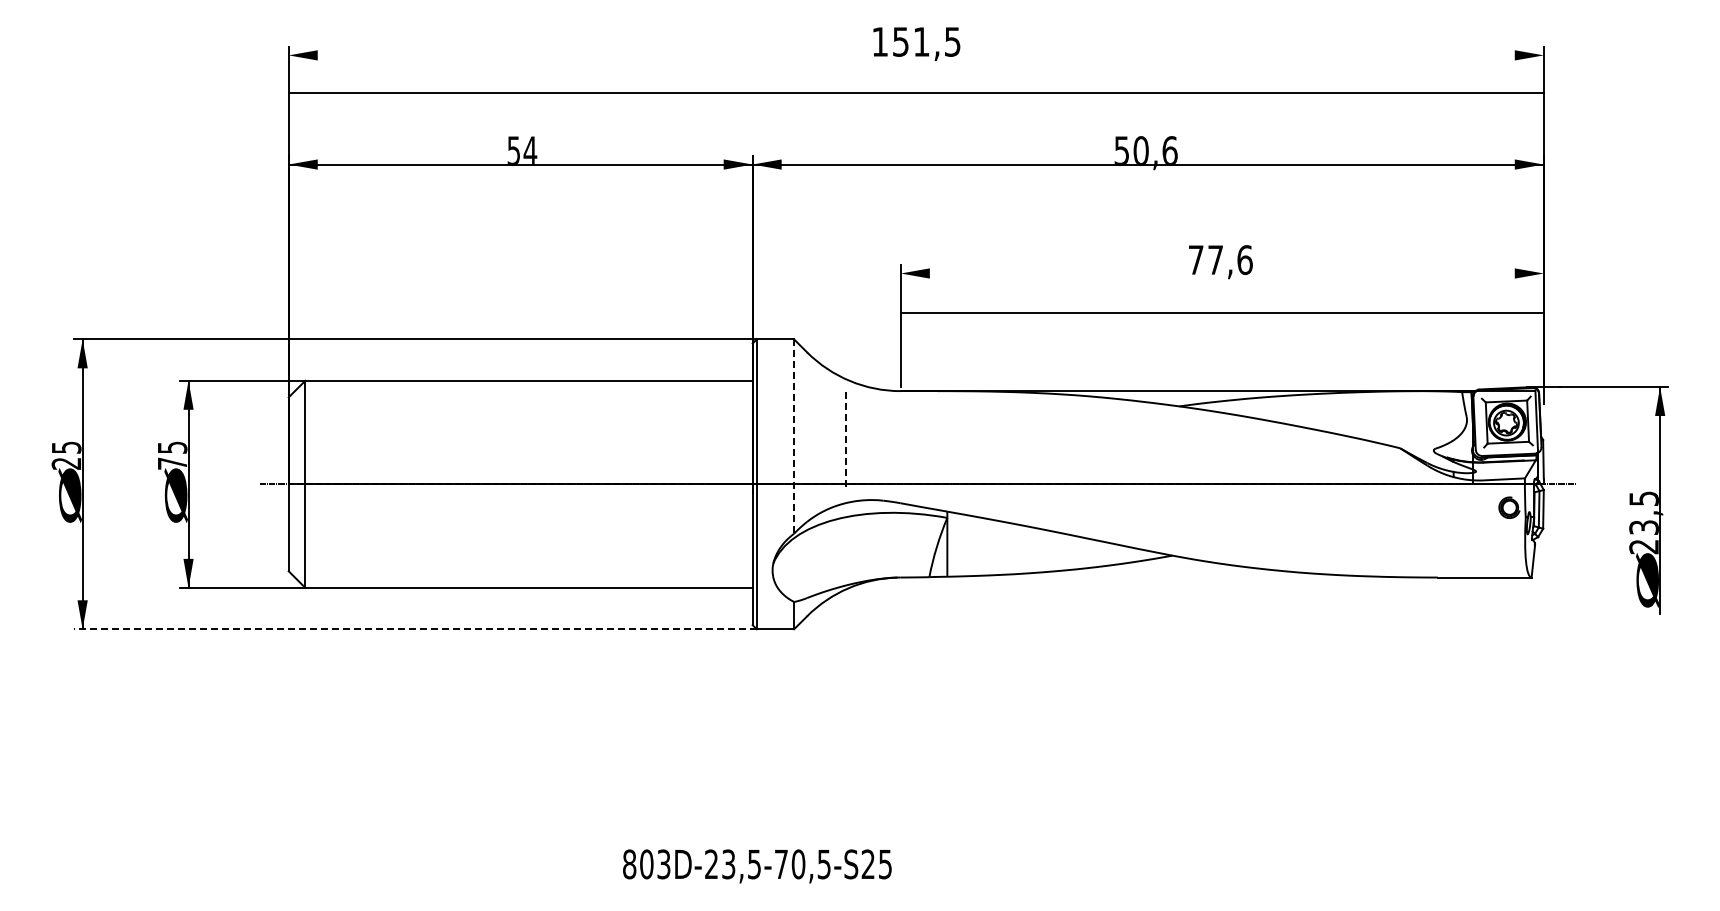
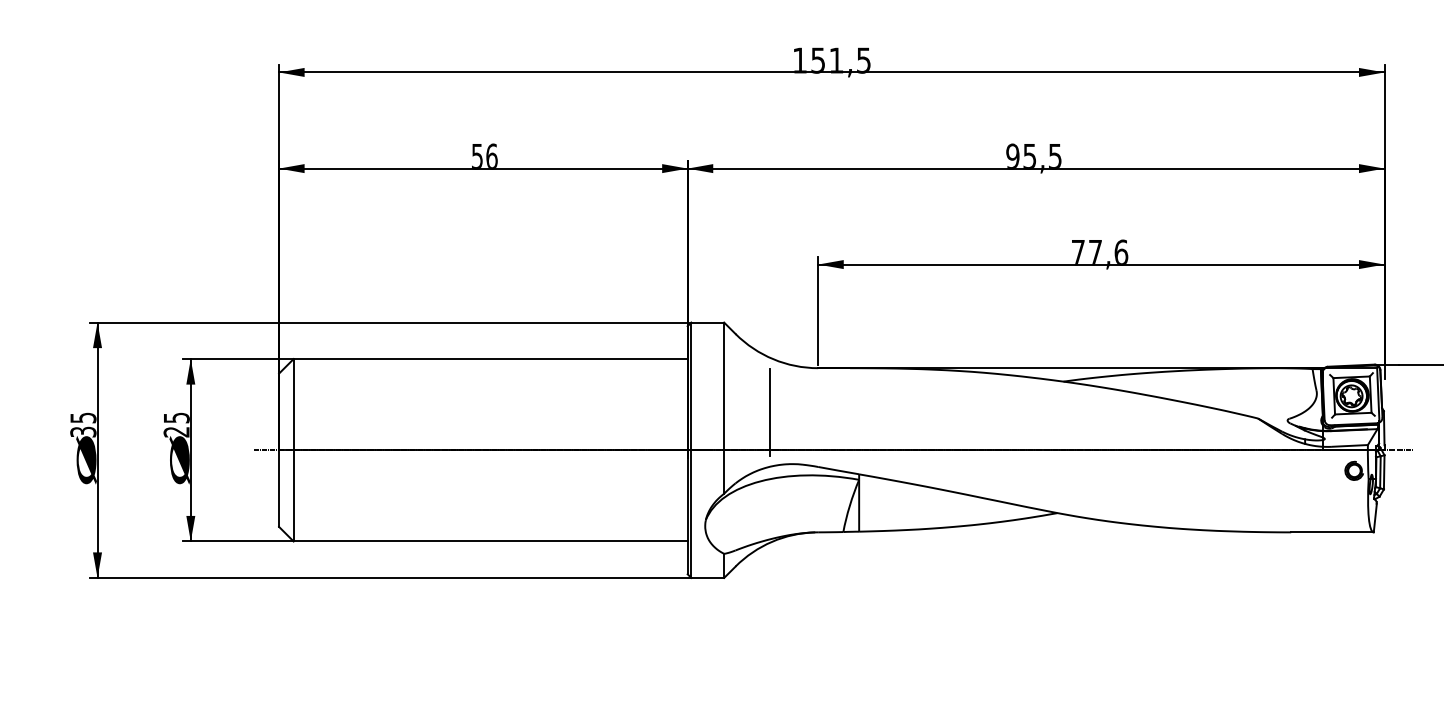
line: (915, 93) -> (831, 72), moved
text: (530, 149) -> (491, 155), 54 -> 56
text: (1145, 151) -> (1033, 157), 50,6 -> 95,5
line: (1221, 312) -> (1100, 264), moved
line: (794, 437) -> (724, 409), dashed -> solid
line: (845, 441) -> (769, 412), dashed -> solid
text: (66, 463) -> (83, 431), 25 -> 35
text: (171, 463) -> (175, 431), 75 -> 25
line: (415, 629) -> (390, 578), dashed -> solid

